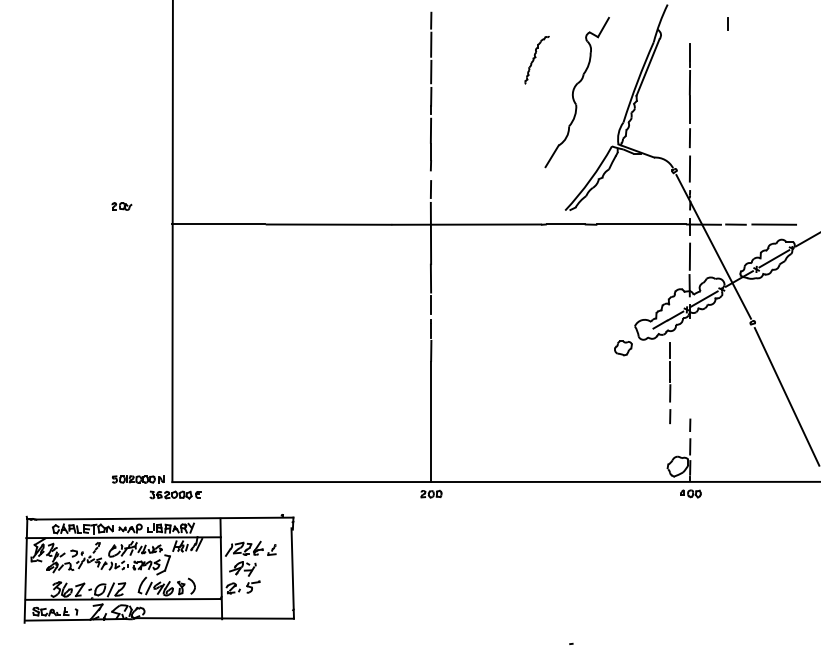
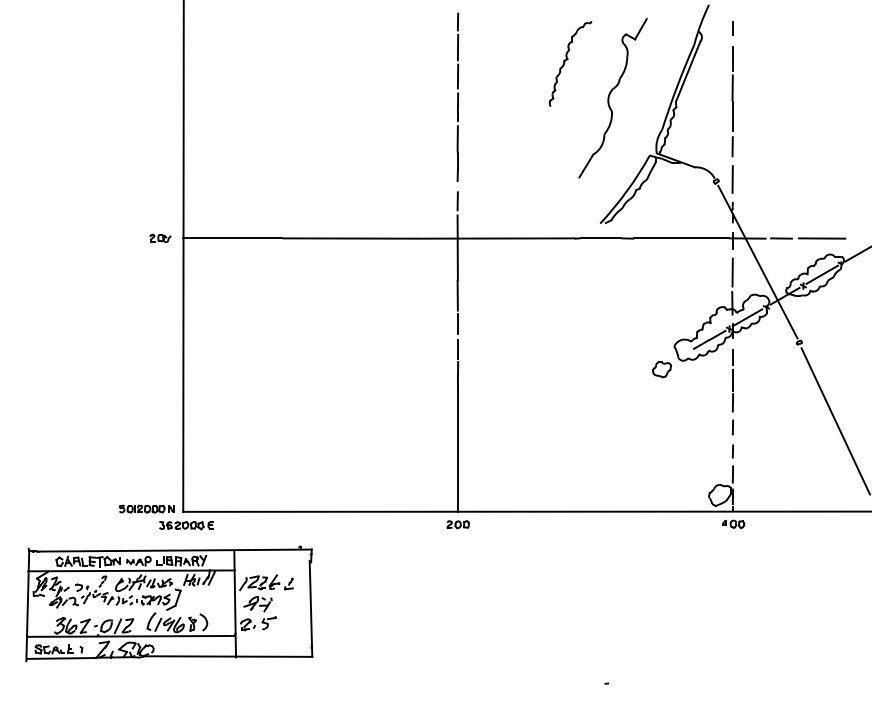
line: (727, 23) -> (732, 28), moved
part: (536, 59) -> (569, 63), size x1.67
part: (121, 206) -> (159, 238), moved
line: (670, 382) -> (733, 391), moved

